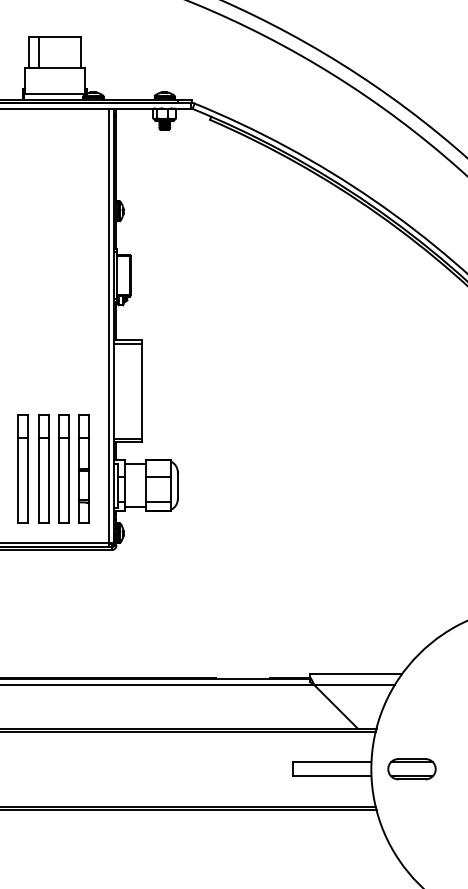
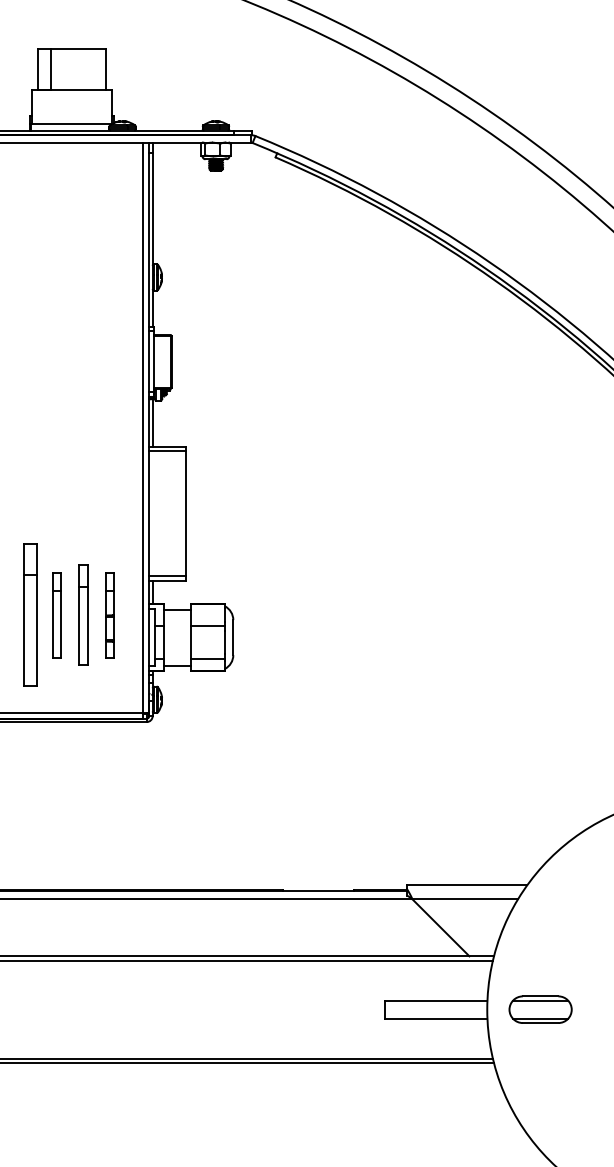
part: (43, 468) -> (56, 614), size x0.6
part: (63, 468) -> (83, 614), size x0.7
part: (84, 468) -> (110, 614), size x0.6

